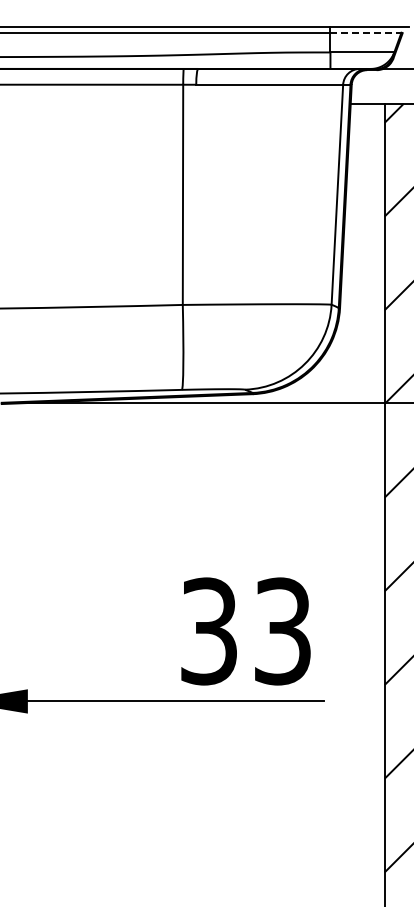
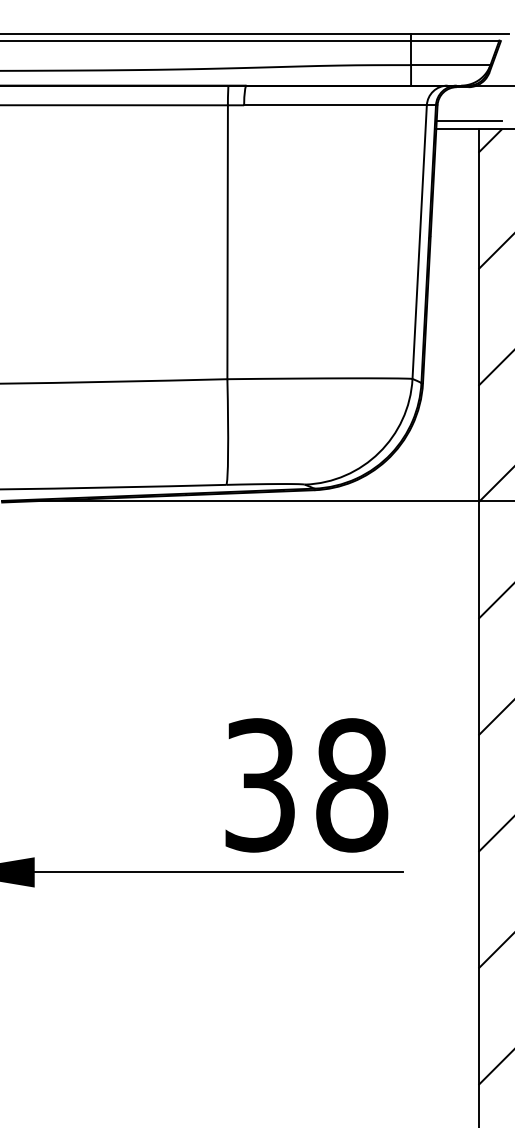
line: (365, 32) -> (454, 40), dashed -> solid
line: (377, 97) -> (469, 121), added
text: (283, 631) -> (352, 785), 33 -> 38

